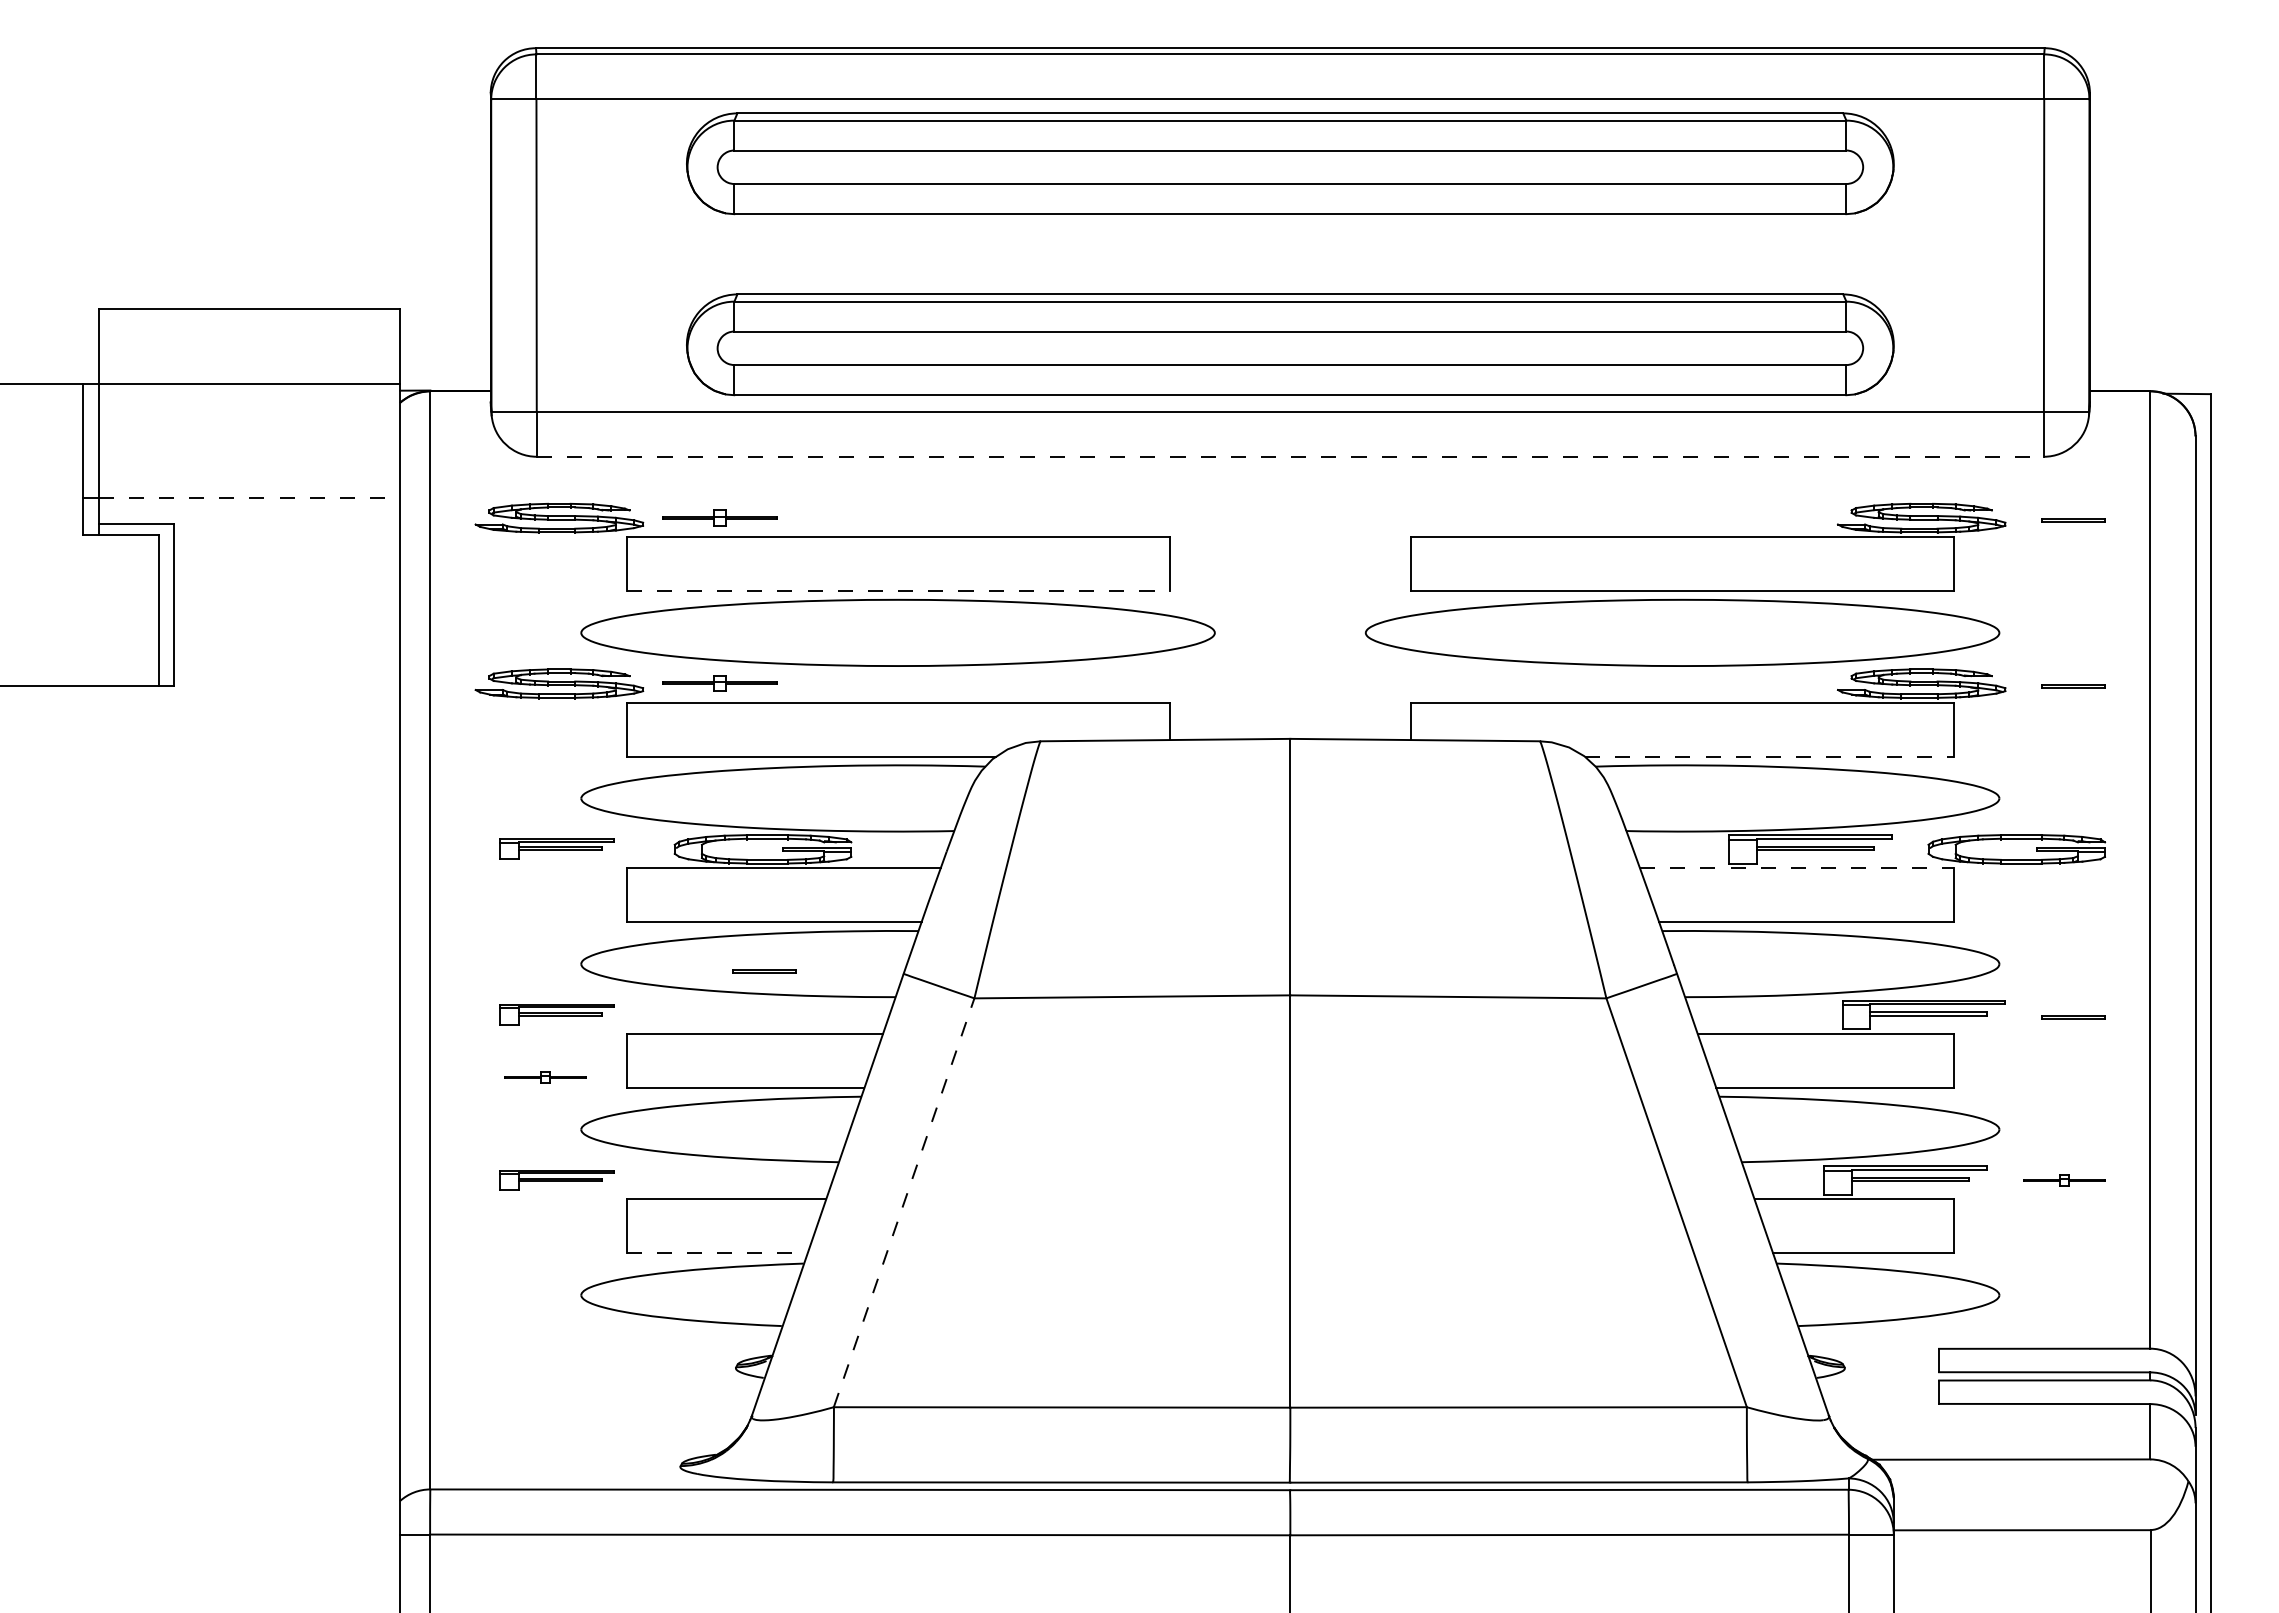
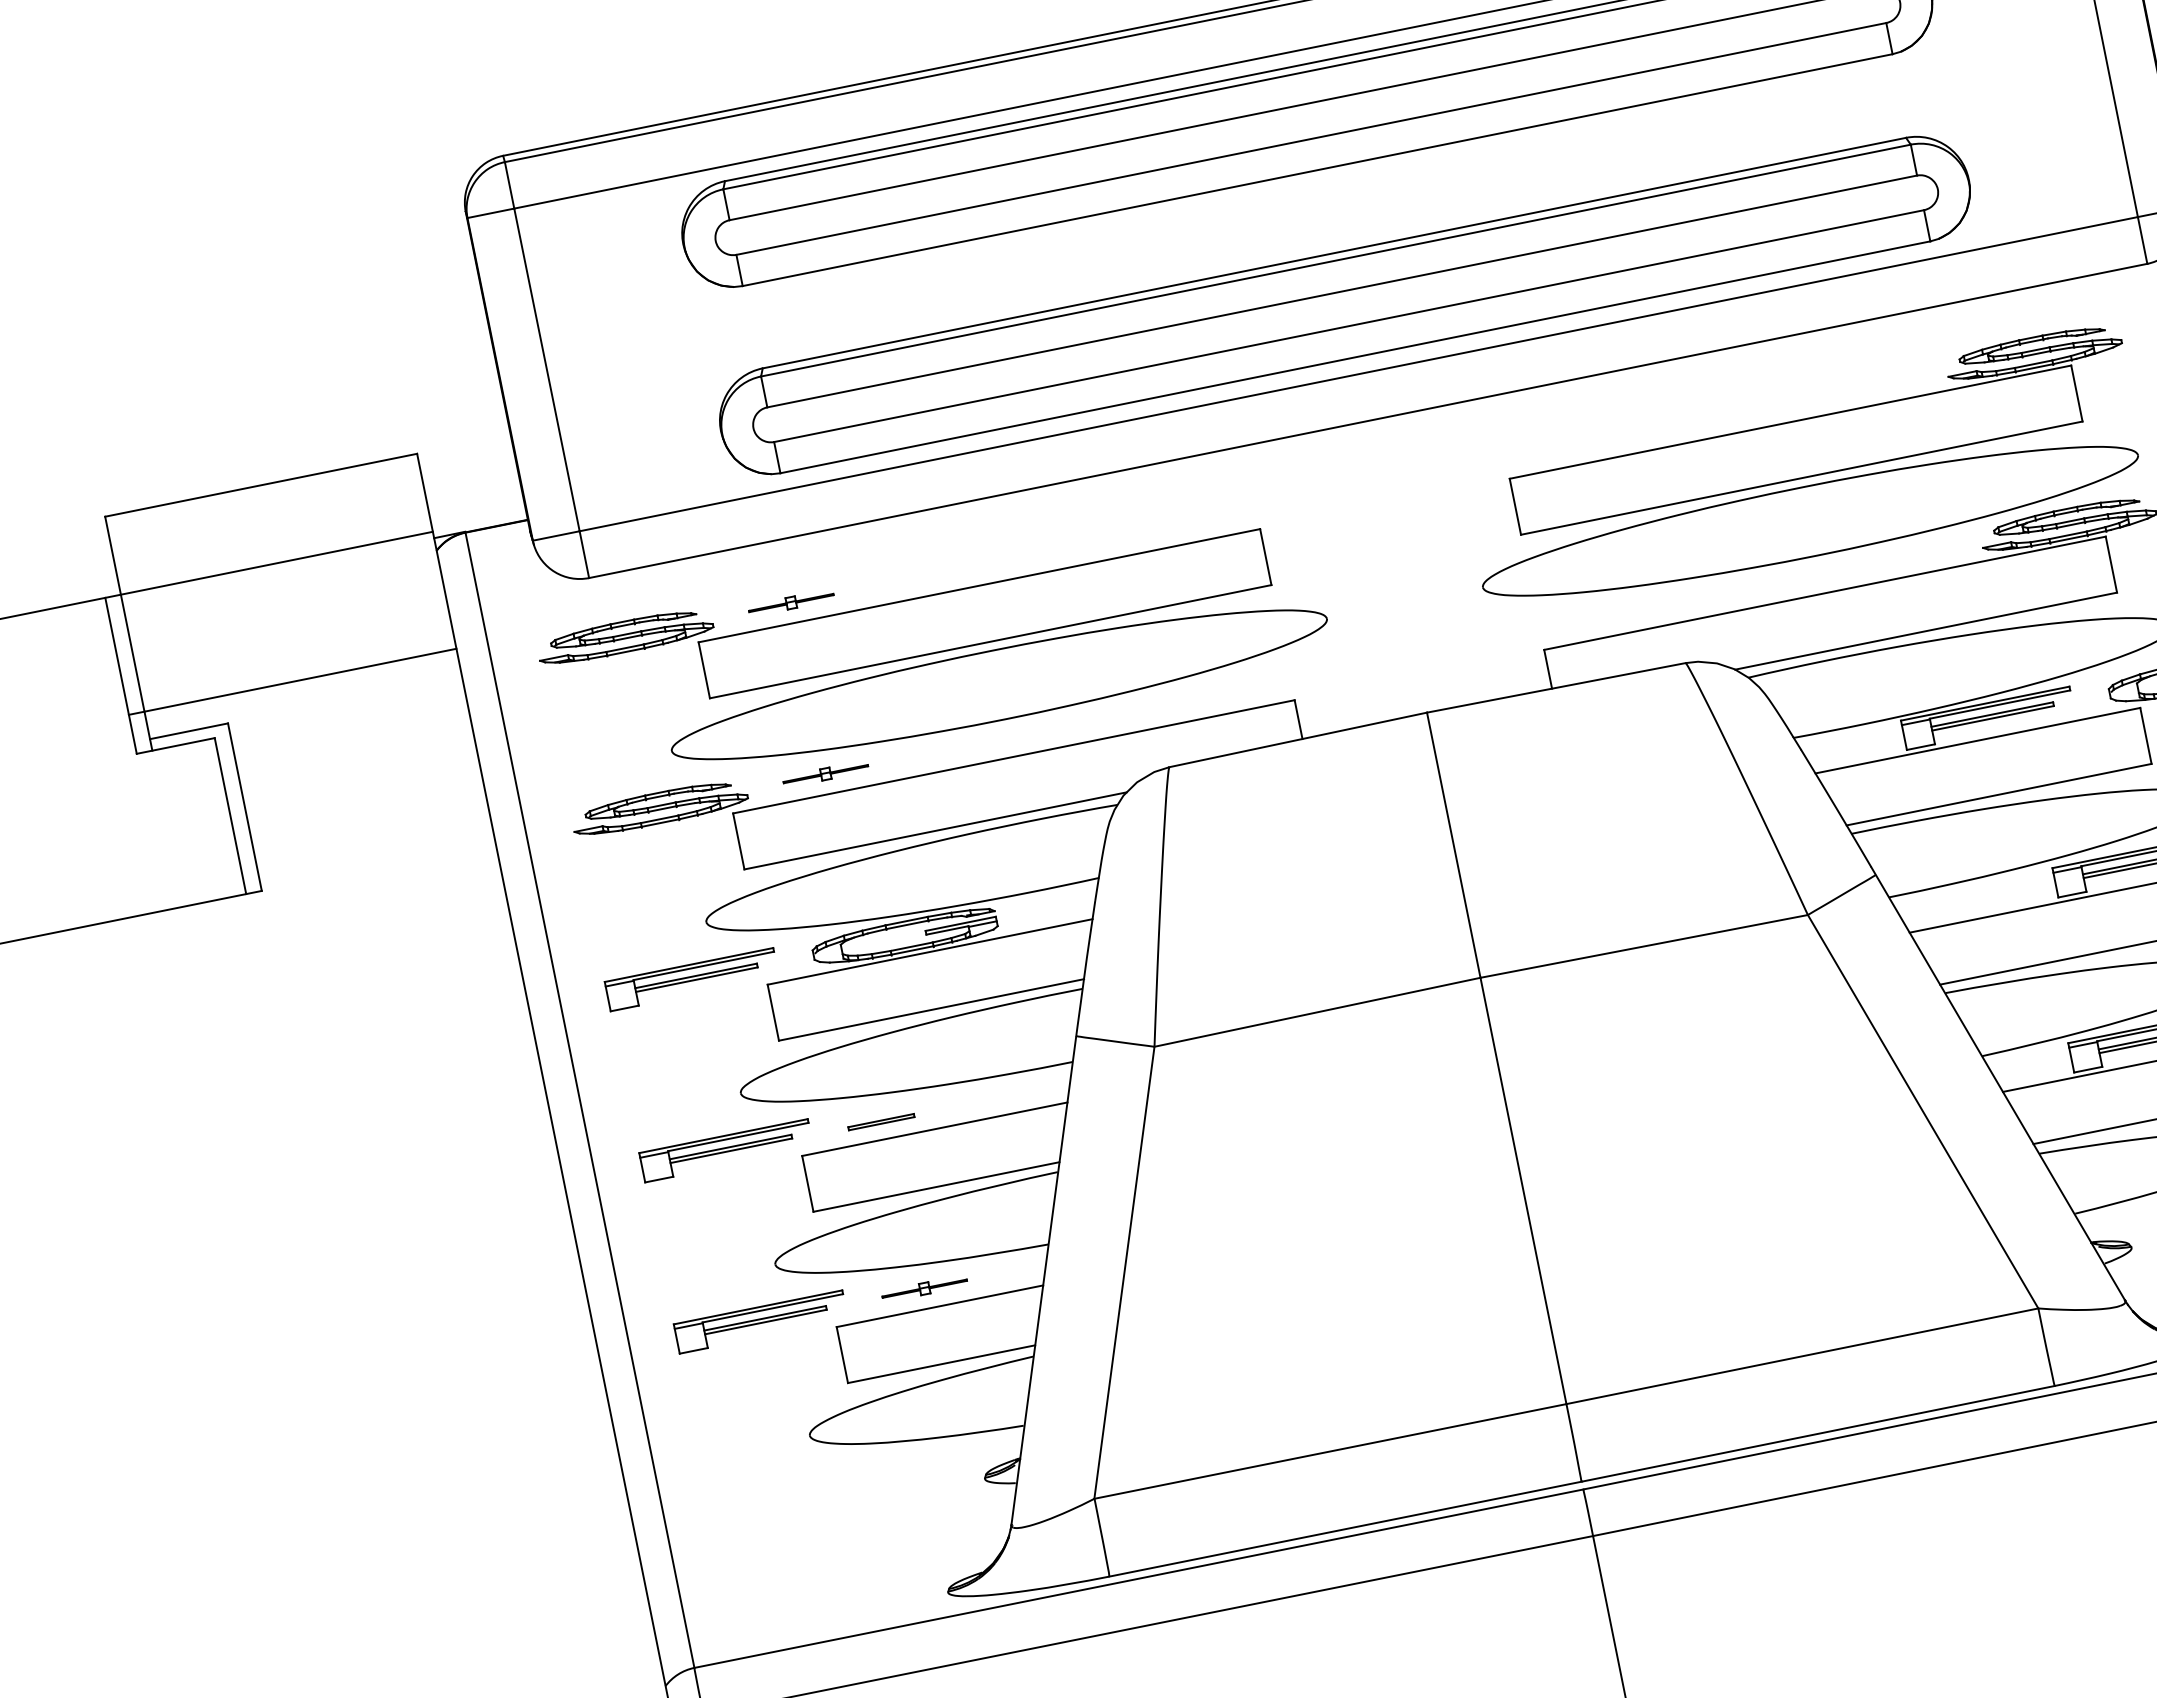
line: (1290, 456) -> (1368, 420), dashed -> solid
line: (249, 497) -> (300, 680), dashed -> solid
part: (719, 517) -> (790, 602), size x0.71
line: (898, 591) -> (991, 641), dashed -> solid
part: (719, 683) -> (825, 774), size x0.71
line: (1769, 756) -> (1926, 630), dashed -> solid
part: (557, 849) -> (692, 979), size x1.43
line: (1797, 868) -> (1978, 740), dashed -> solid
line: (764, 970) -> (881, 1121), moved
part: (557, 1014) -> (726, 1150), size x1.43
part: (545, 1077) -> (924, 1289), moved
part: (557, 1180) -> (761, 1322), size x1.43
line: (904, 1202) -> (1124, 1272), dashed -> solid
line: (717, 1253) -> (942, 1364), dashed -> solid

